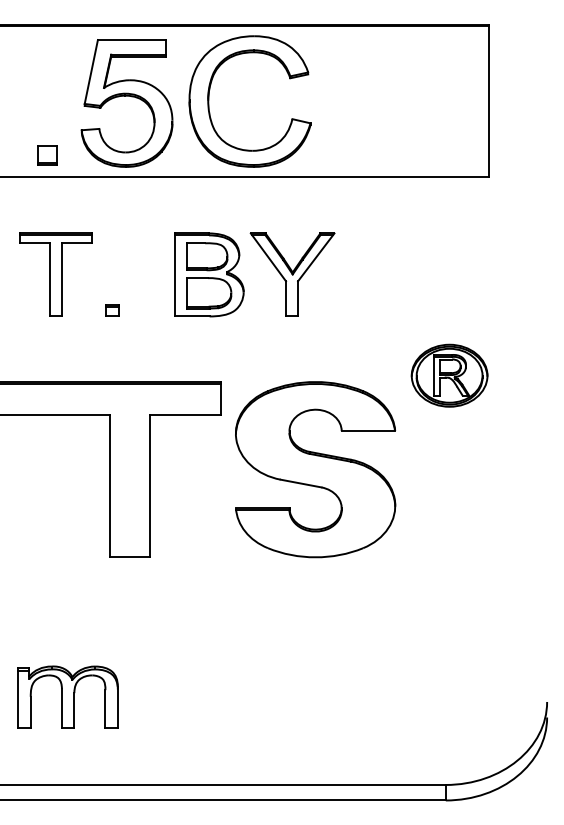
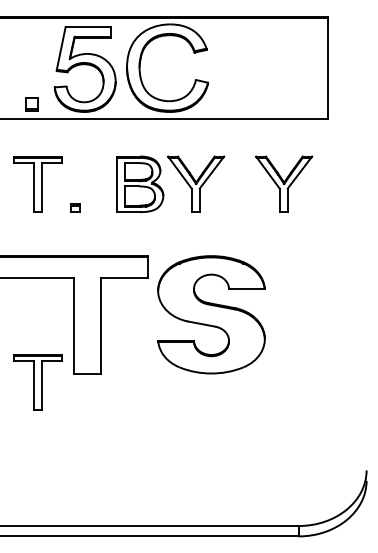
part: (424, 273) -> (284, 183), added
part: (449, 375) -> (301, 251), removed
part: (55, 570) -> (37, 382), added
part: (67, 696) -> (45, 466), removed

